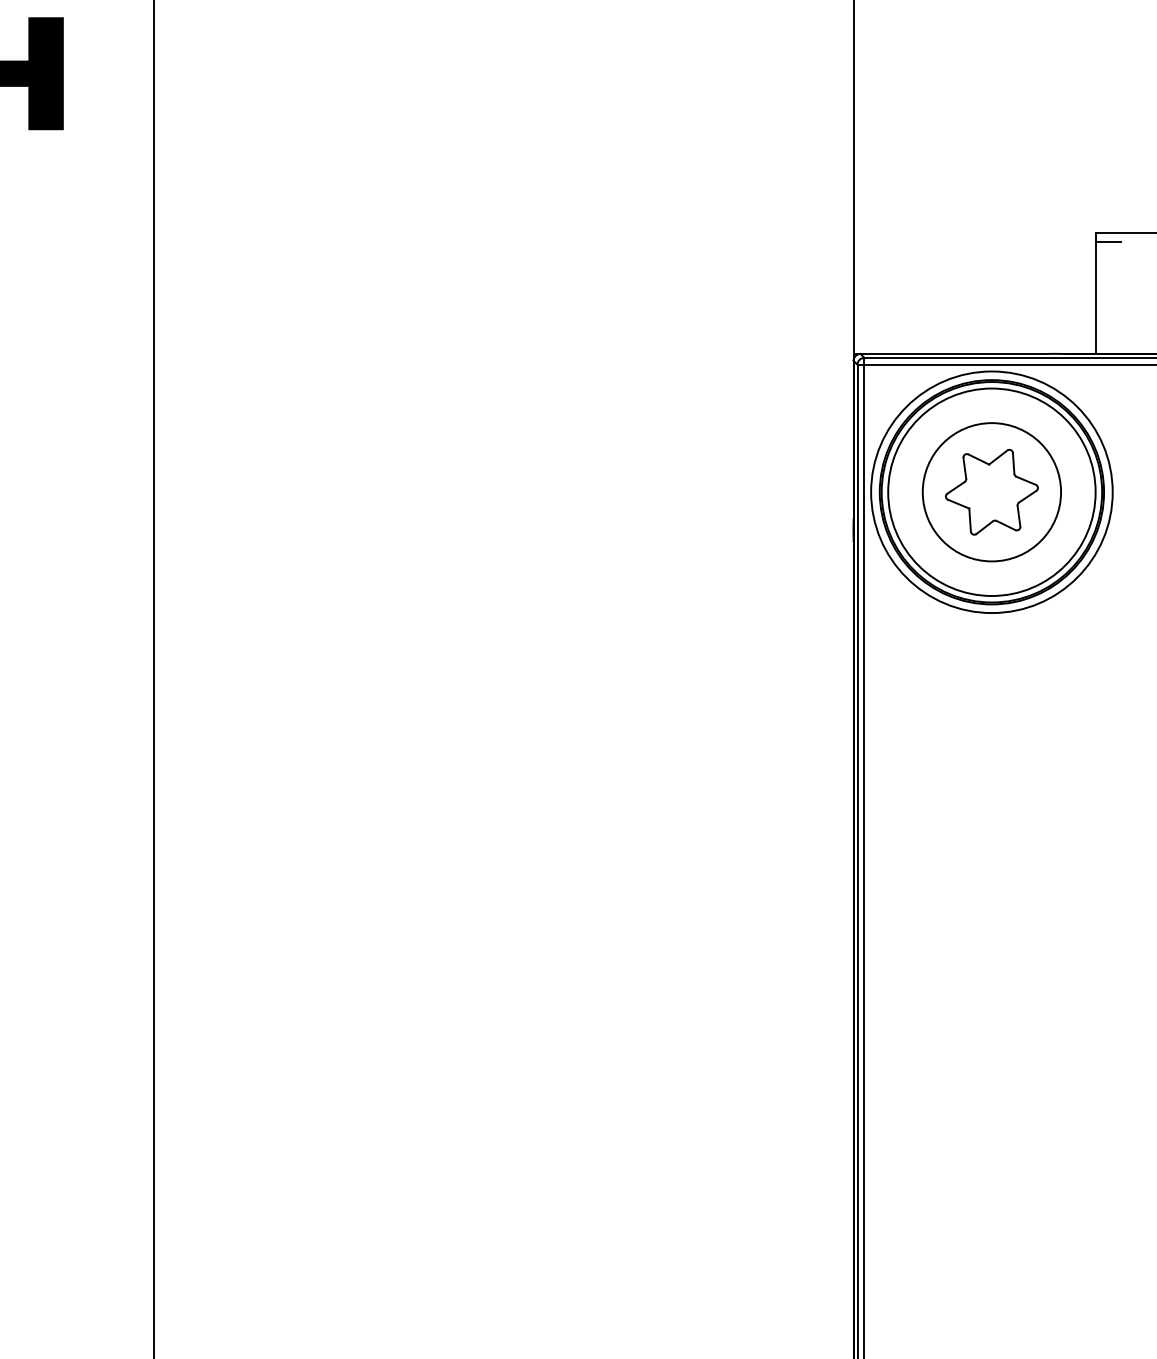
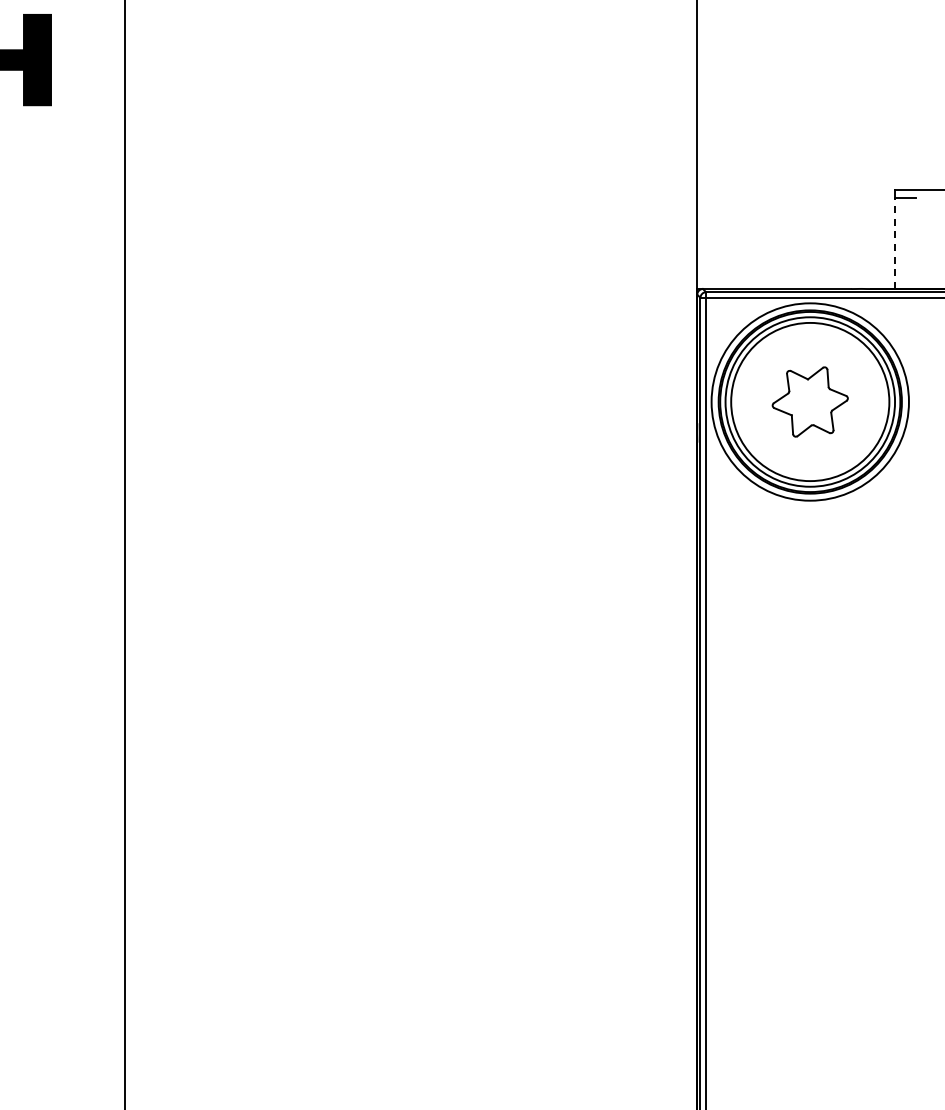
line: (1096, 298) -> (895, 243), solid -> dashed
circle: (990, 491) -> (809, 401), size x1.4

